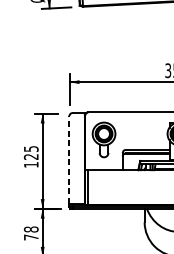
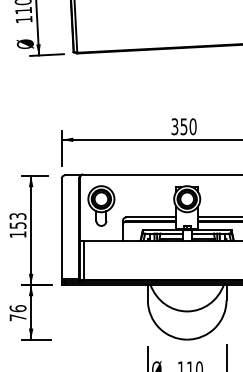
text: (30, 152) -> (17, 220), 125 -> 153
line: (69, 159) -> (61, 228), dashed -> solid
text: (30, 229) -> (17, 308), 78 -> 76

